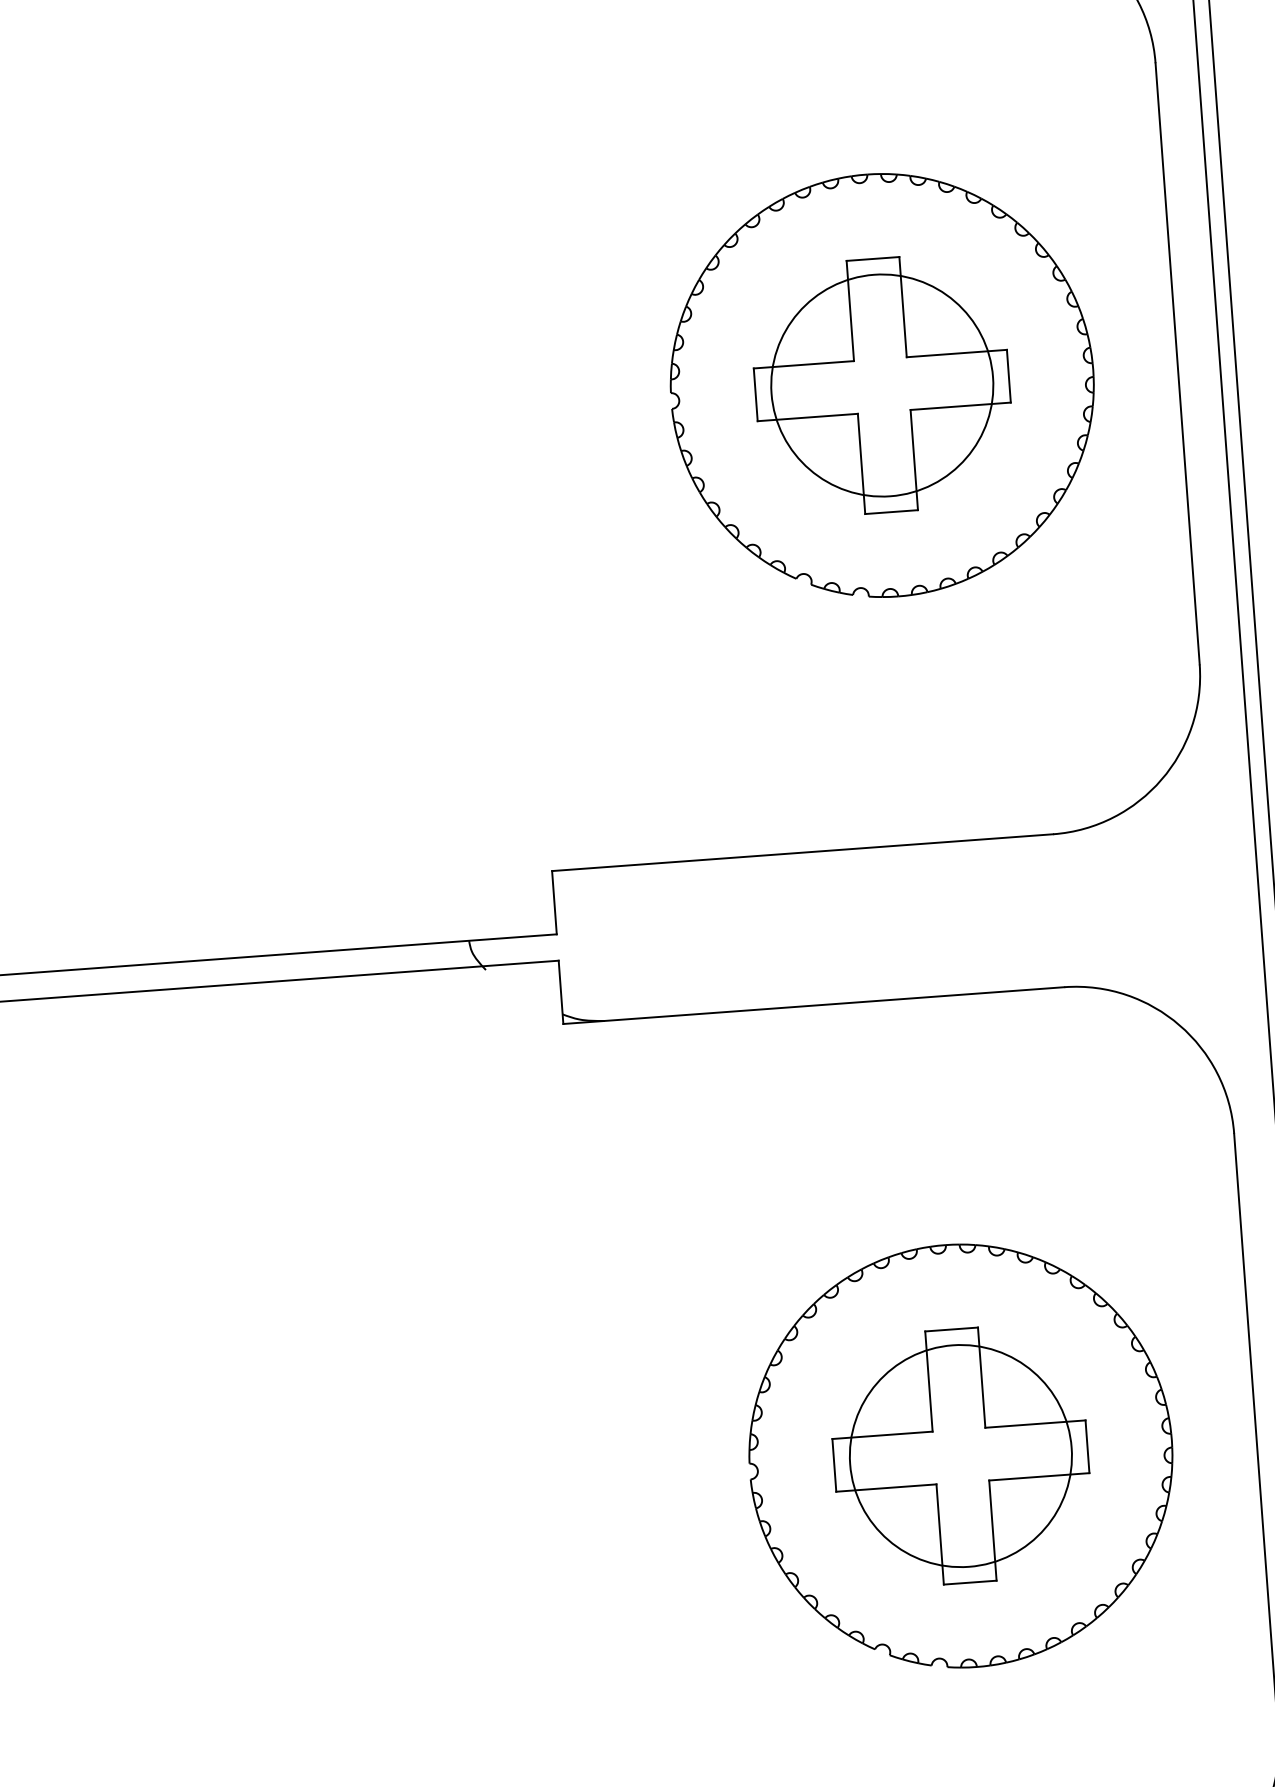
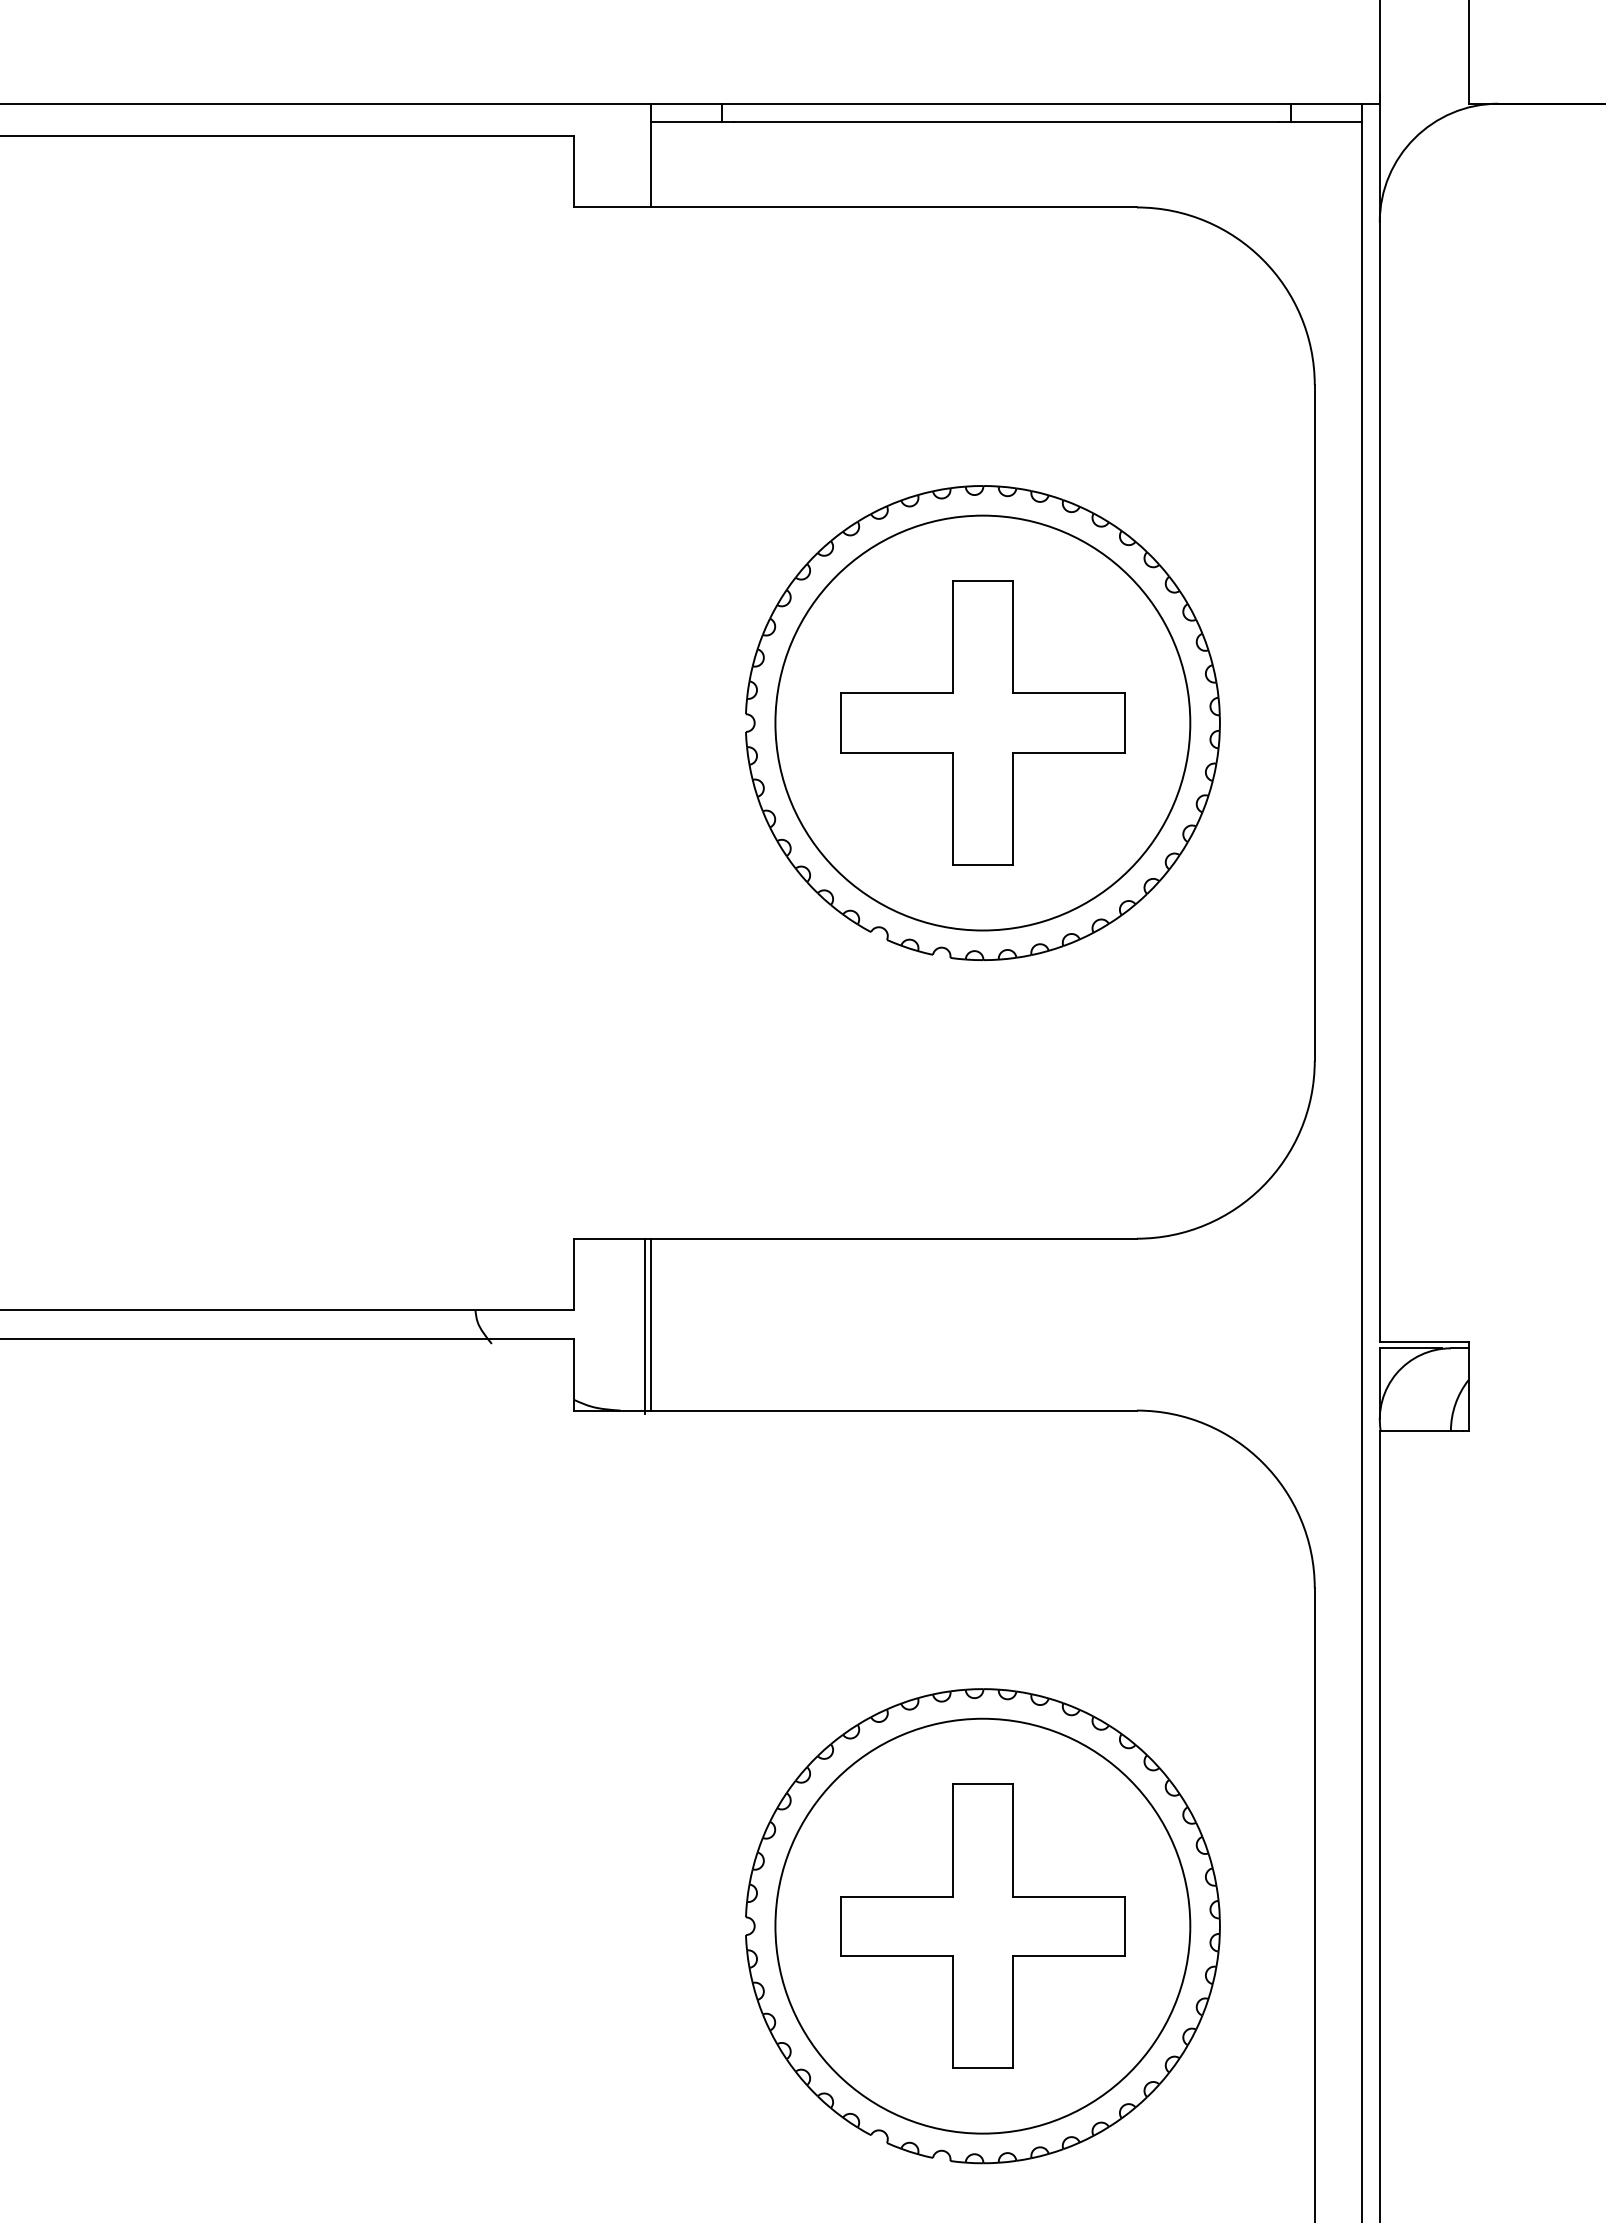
circle: (881, 385) -> (982, 722), size x1.67
line: (625, 942) -> (650, 1324), added
line: (621, 943) -> (645, 1325), added
circle: (960, 1455) -> (982, 1925), size x1.67

